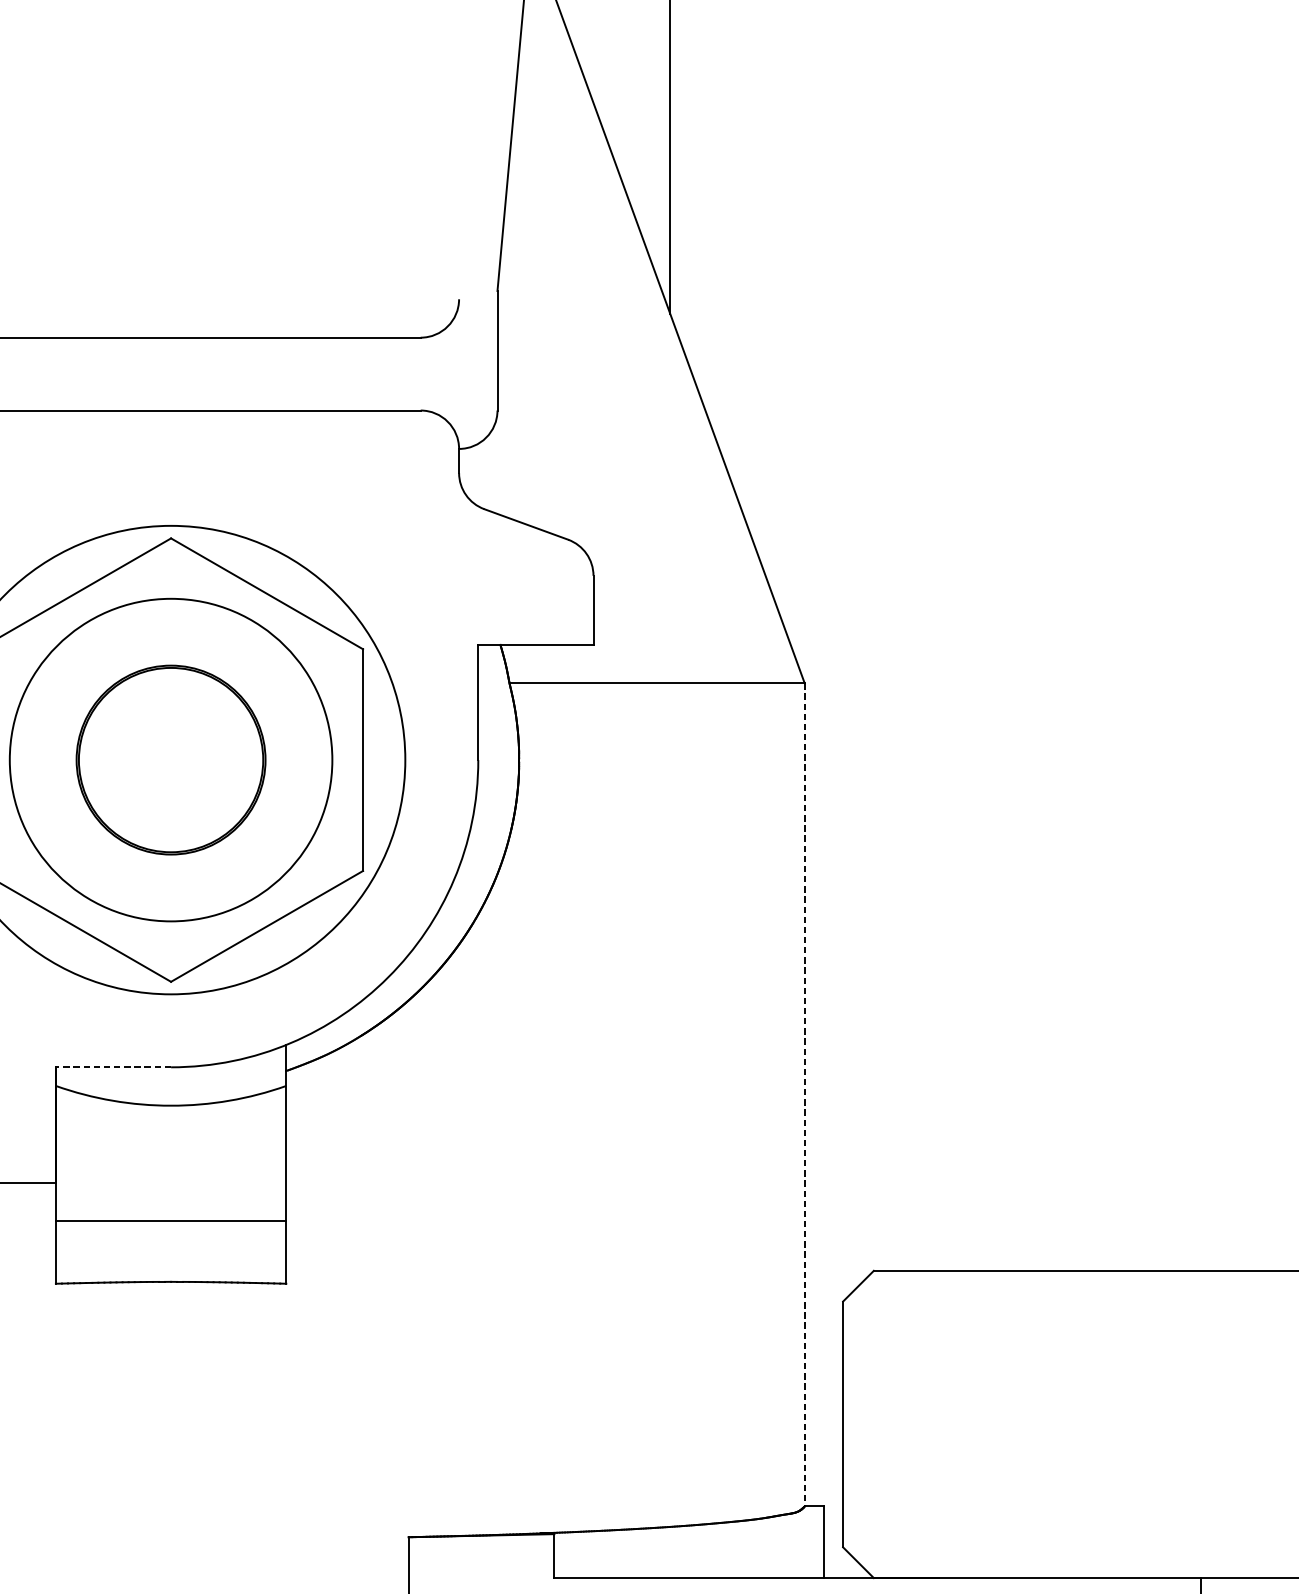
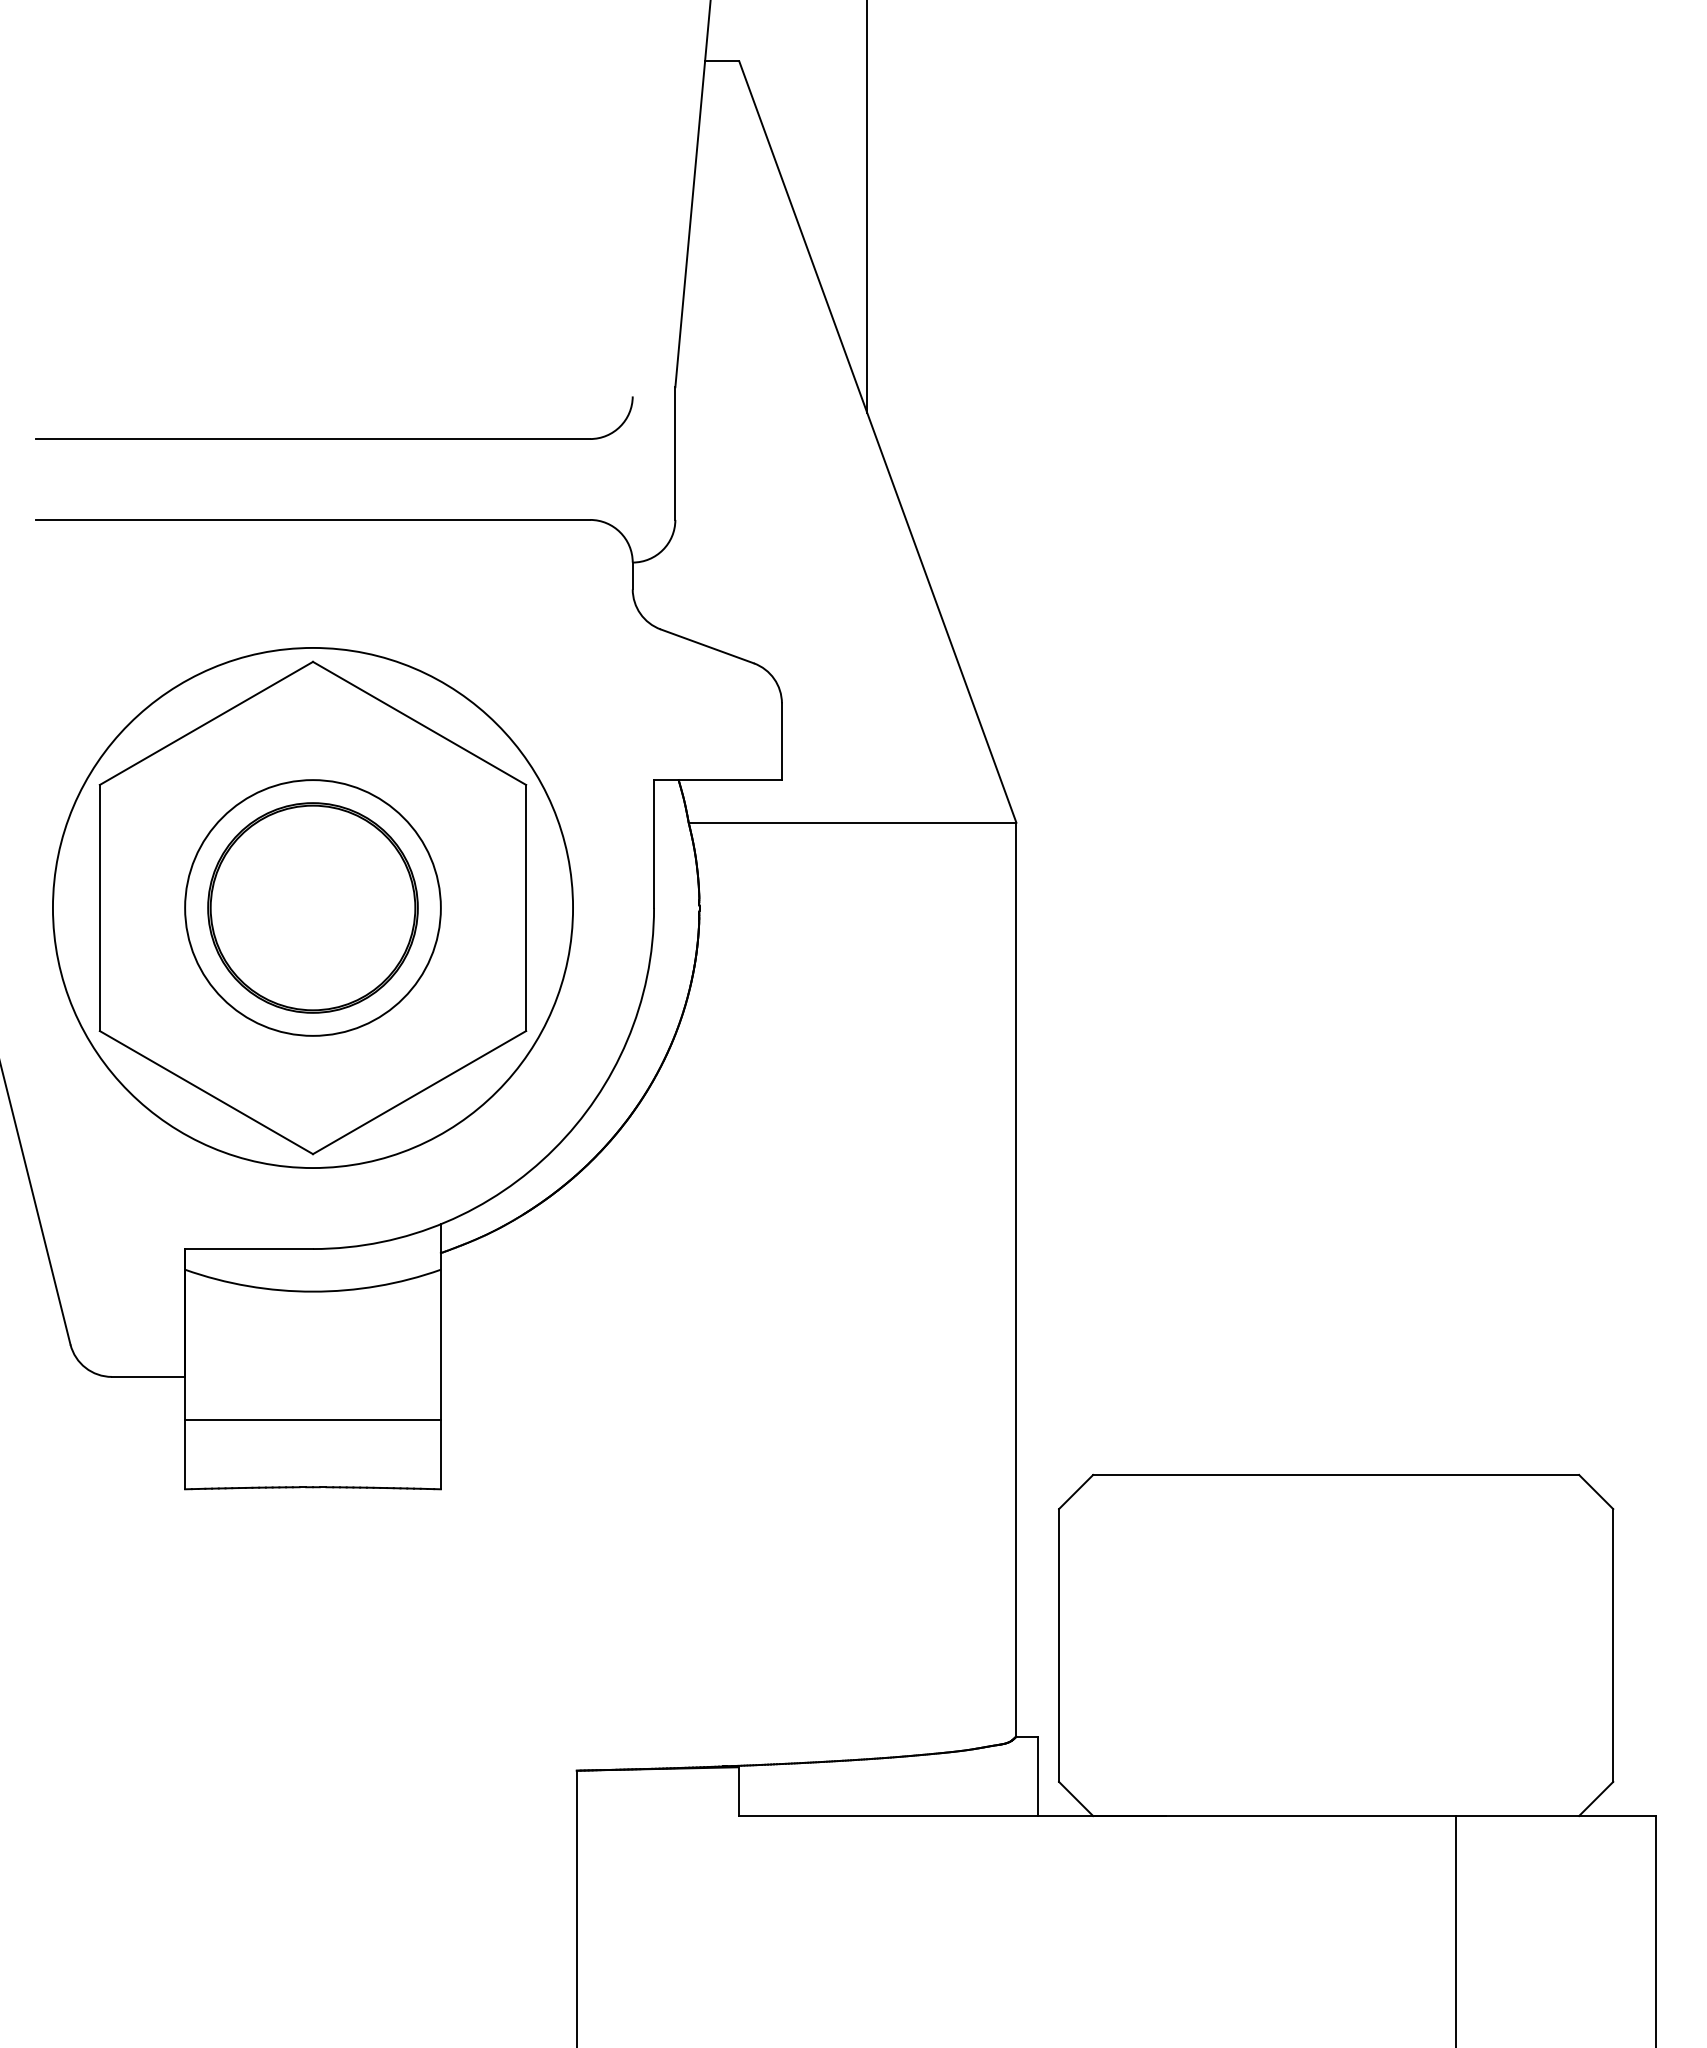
circle: (170, 759) -> (312, 907), size x0.71
line: (113, 1067) -> (249, 1249), dashed -> solid
line: (804, 1094) -> (1016, 1279), dashed -> solid

